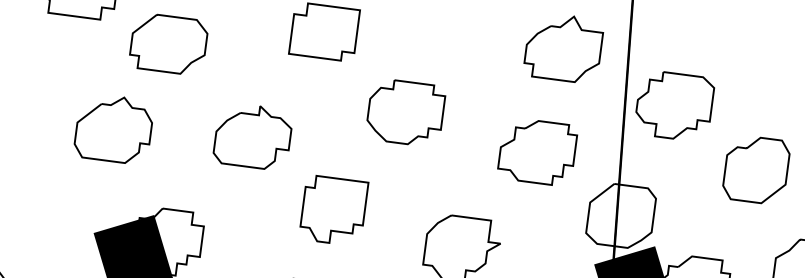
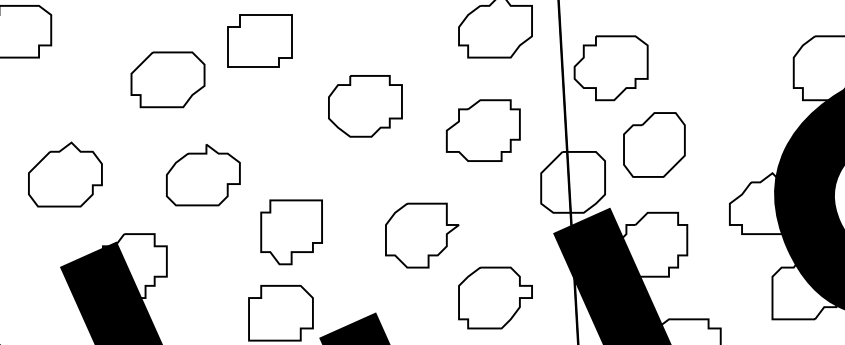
part: (168, 43) -> (167, 79), moved
part: (405, 113) -> (365, 106), moved
part: (114, 128) -> (65, 174), moved
part: (253, 136) -> (203, 175), moved
part: (756, 169) -> (654, 144), moved
part: (333, 210) -> (291, 232), moved

